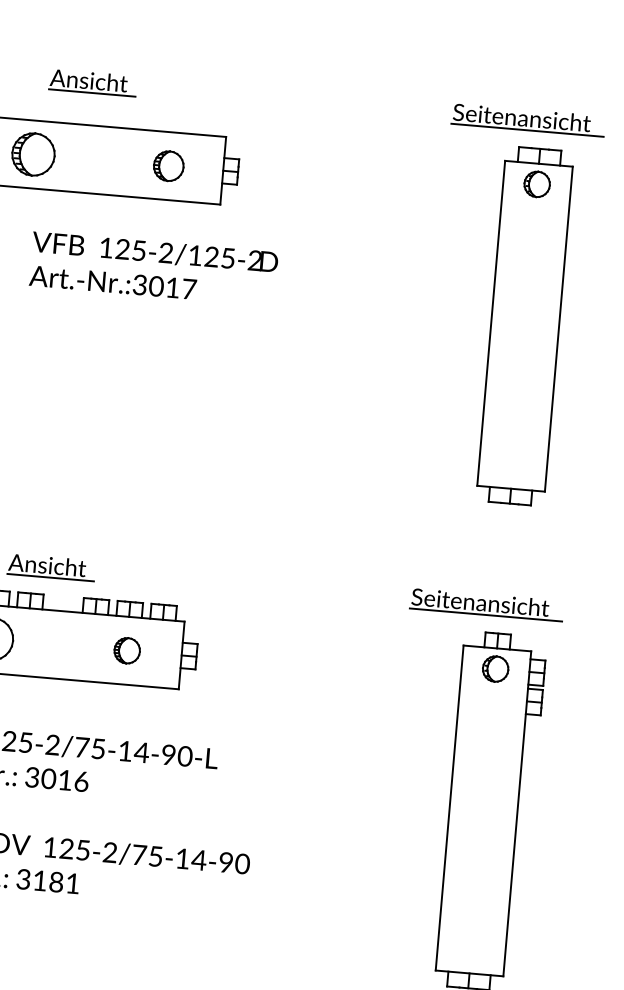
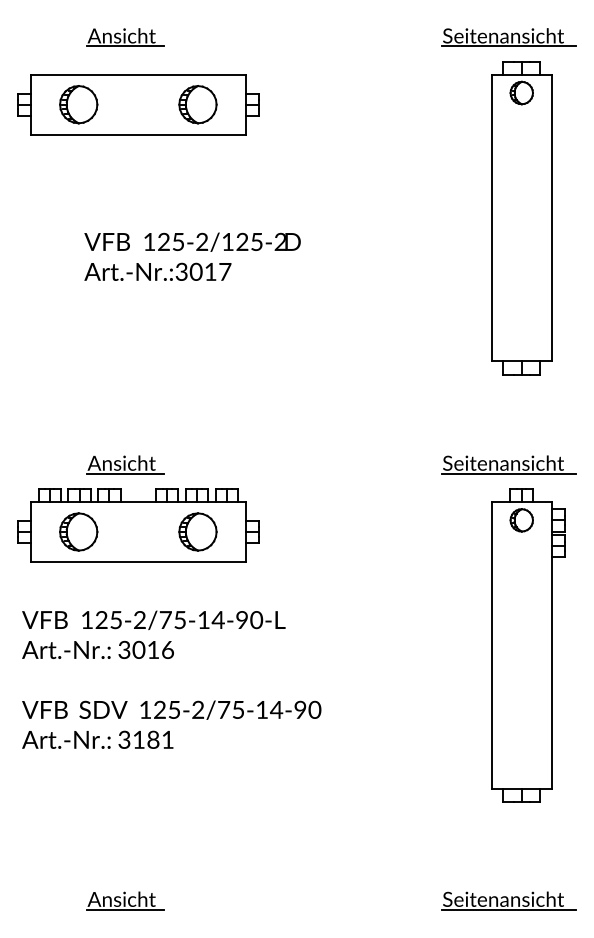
part: (168, 165) -> (197, 104), size x1.43
text: (153, 268) -> (192, 256), moved
part: (126, 650) -> (197, 531), size x1.67

